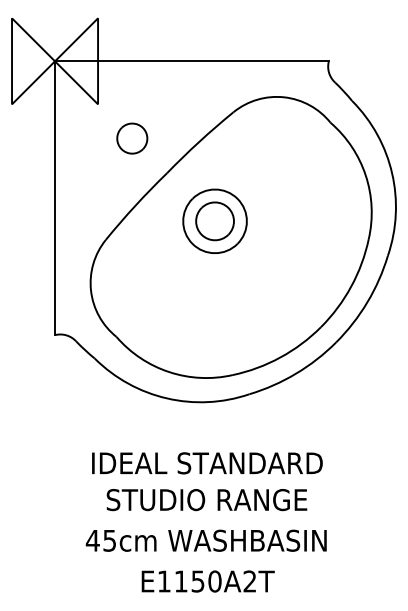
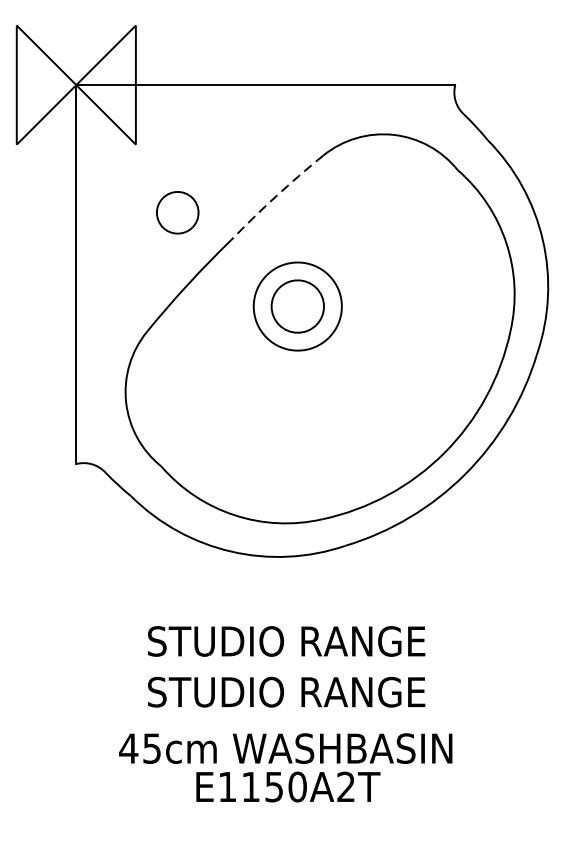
part: (132, 138) -> (178, 212), moved
arc: (199, 141) -> (276, 196), solid -> dashed
text: (207, 463) -> (287, 641), IDEAL STANDARD -> STUDIO RANGE
text: (207, 581) -> (287, 786), moved

